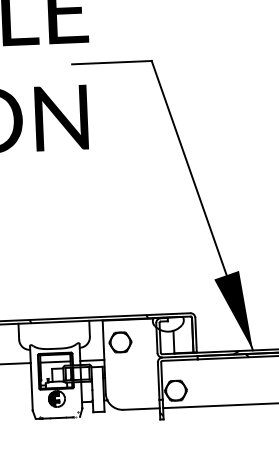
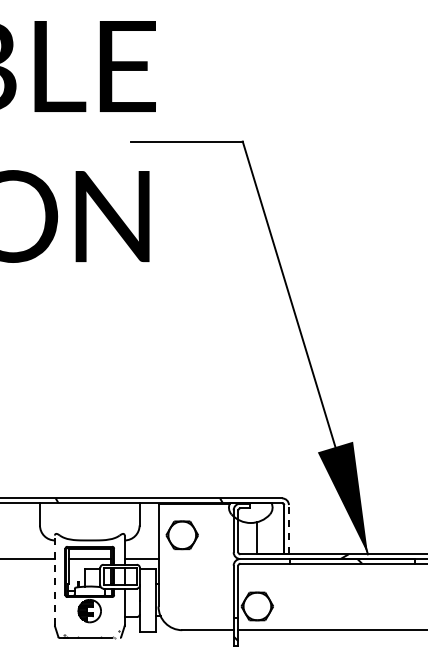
line: (195, 334) -> (288, 528), solid -> dashed
line: (31, 378) -> (54, 580), solid -> dashed

